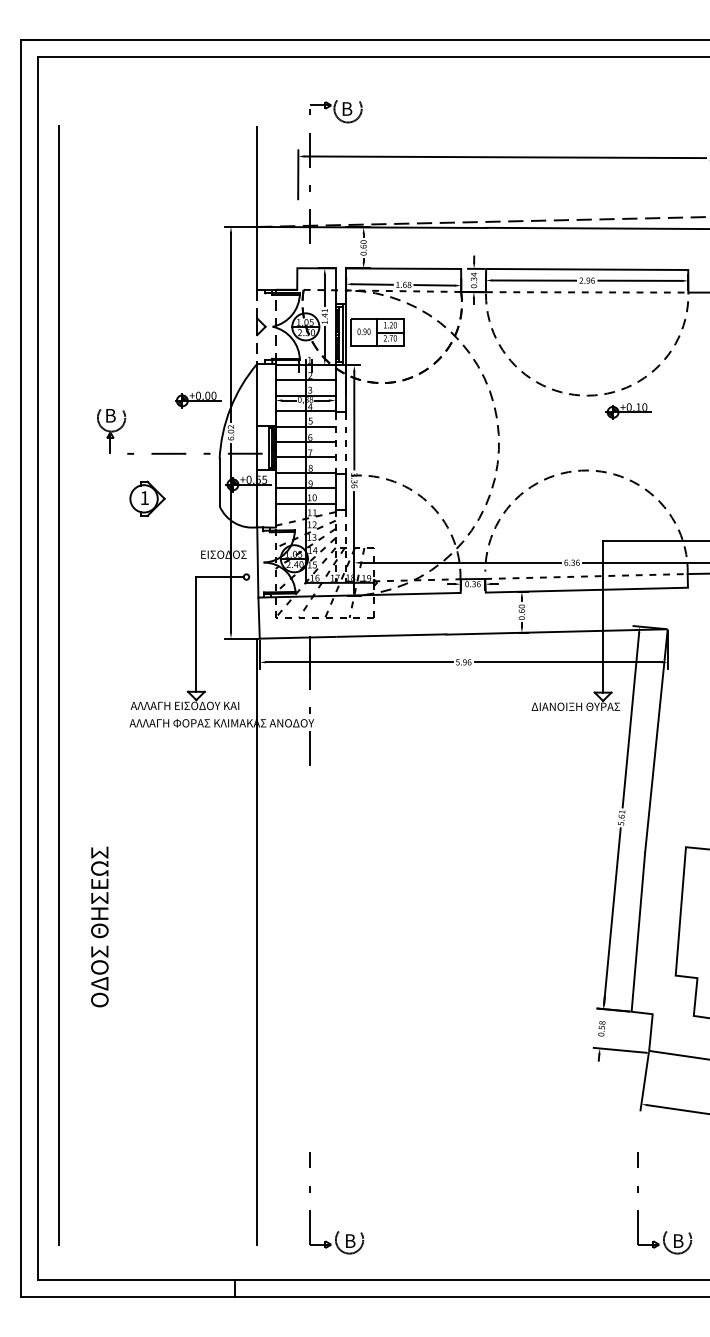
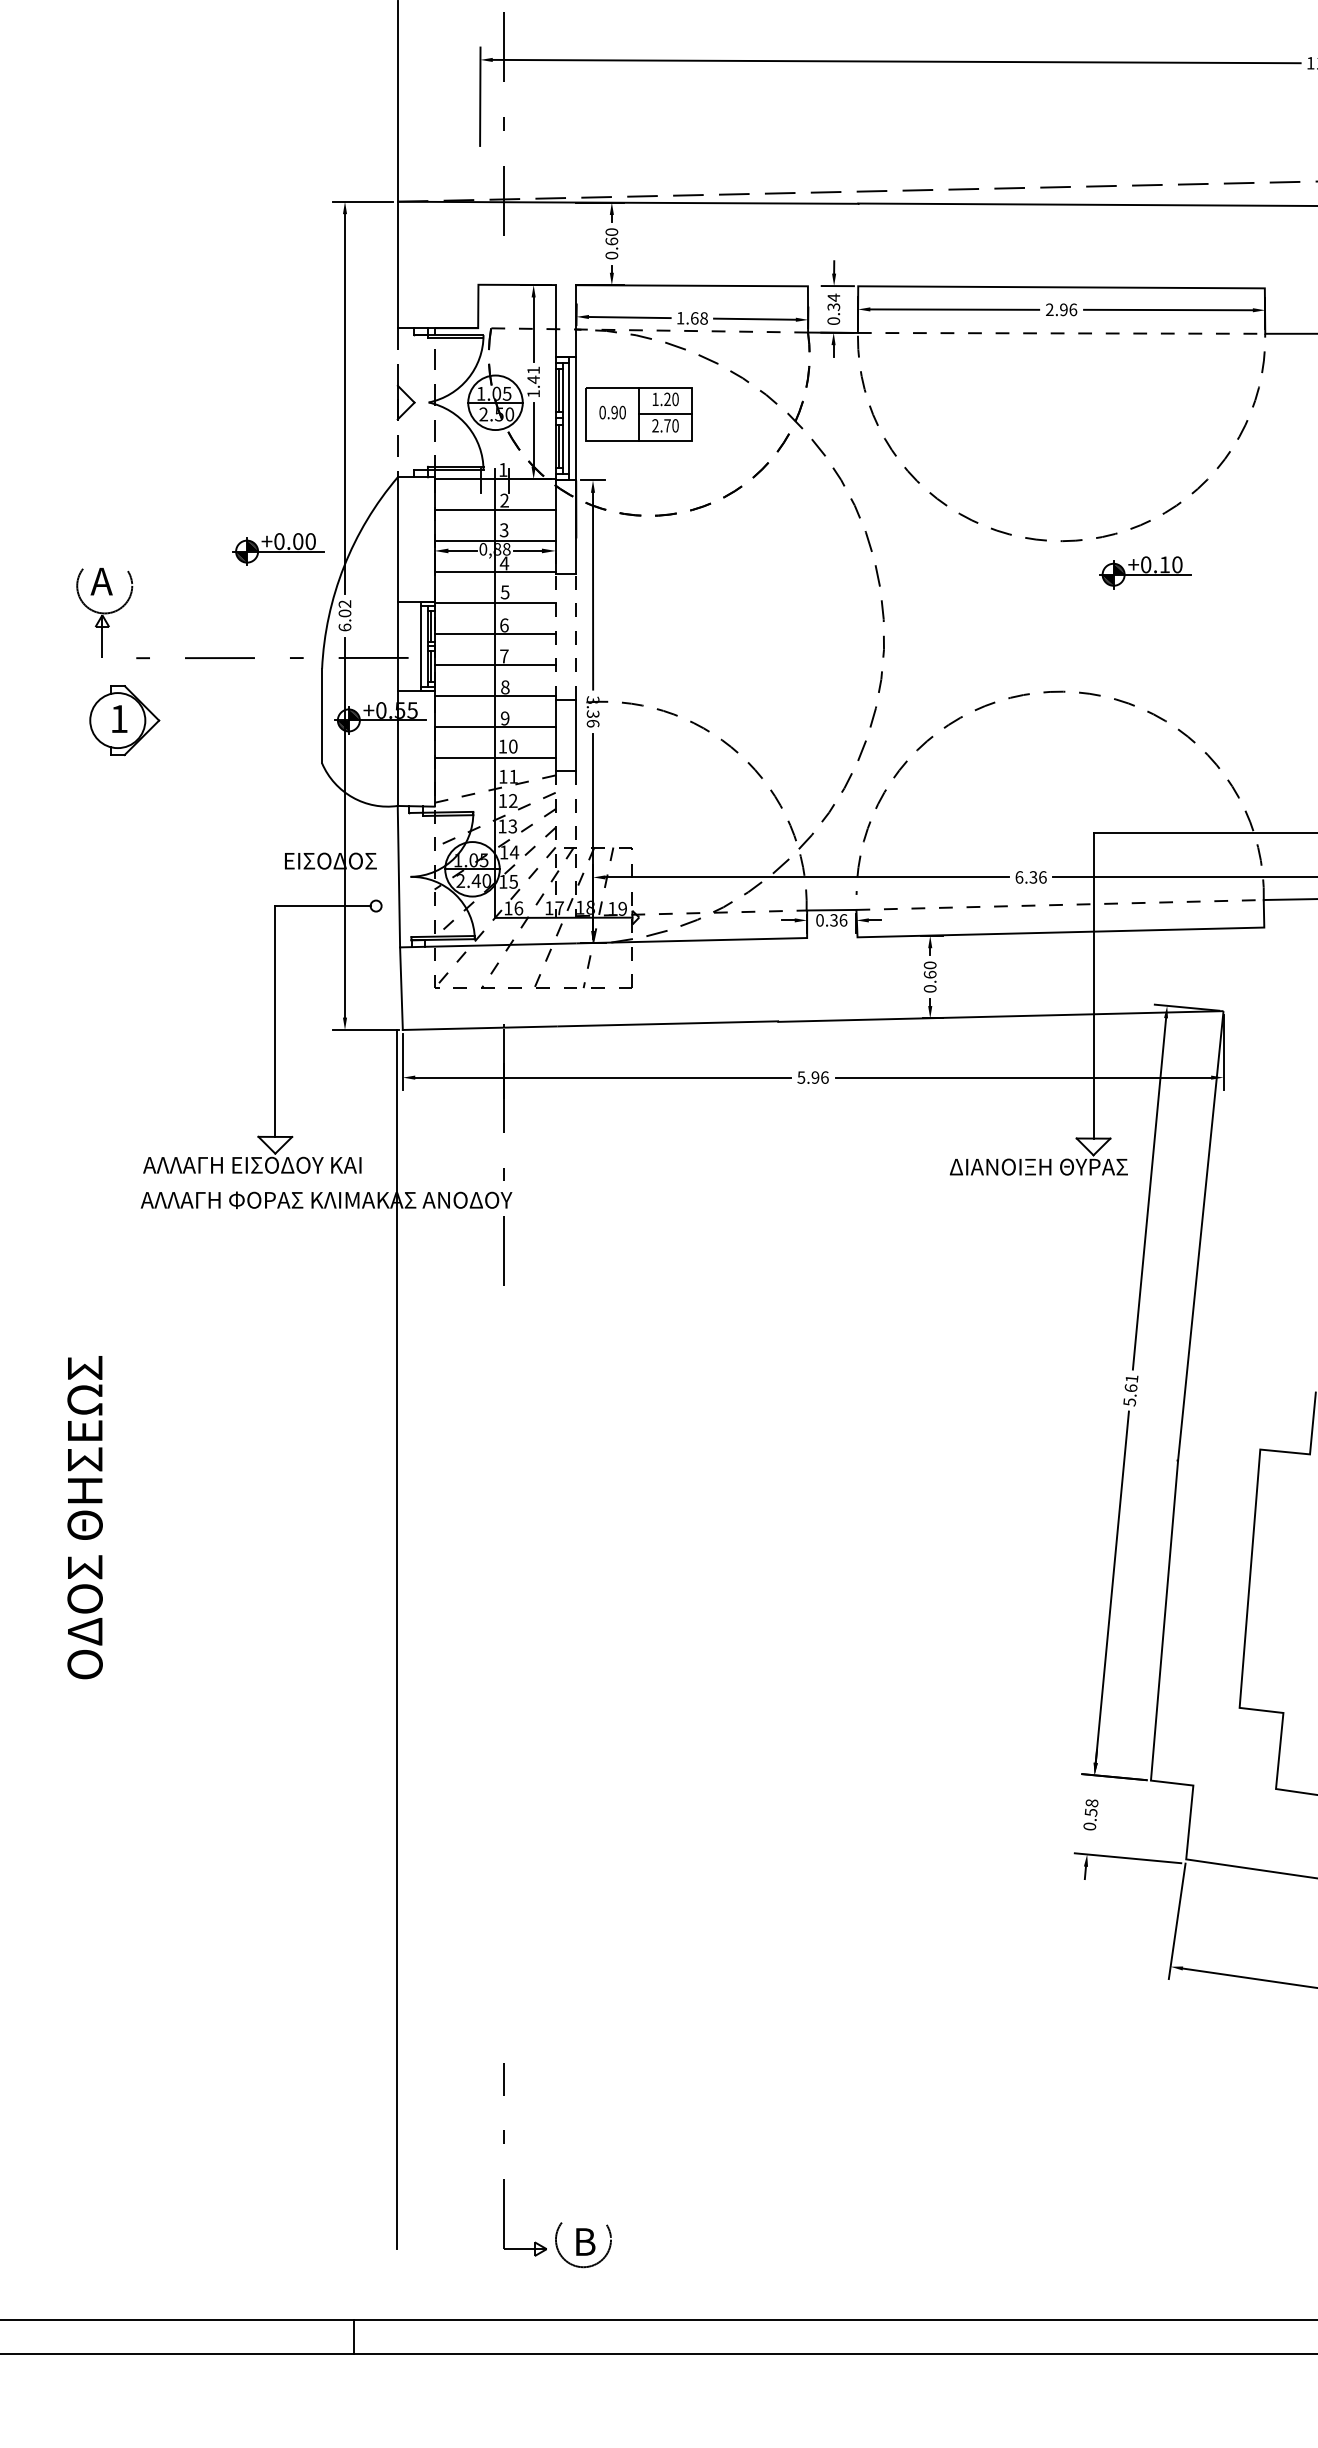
text: (109, 415) -> (100, 581), B -> A
part: (147, 498) -> (124, 719), moved
text: (99, 926) -> (84, 1516), moved
part: (638, 1210) -> (1164, 2180), removed

